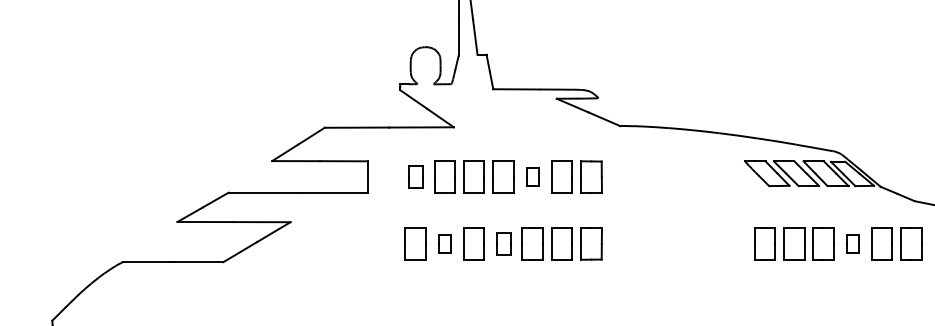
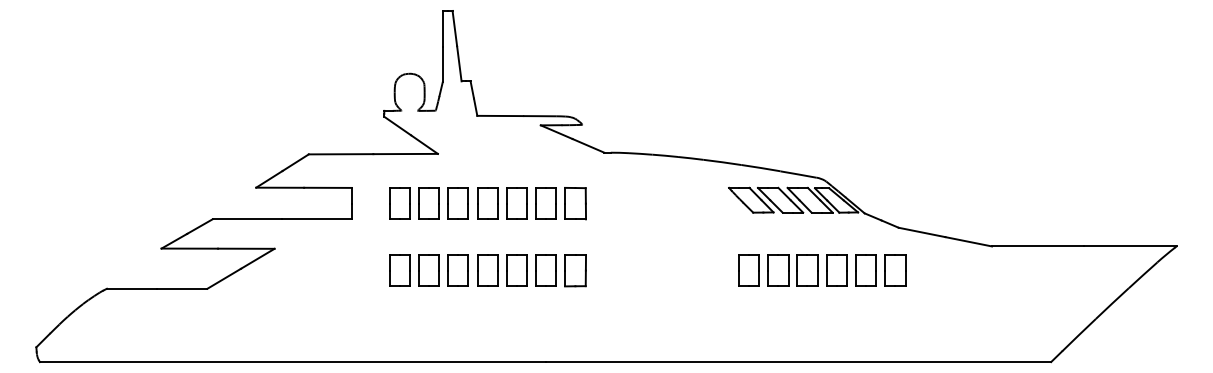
part: (415, 176) -> (399, 203), size x1.43
part: (532, 176) -> (516, 203), size x1.67
part: (444, 243) -> (428, 270), size x1.67
part: (503, 243) -> (487, 270), size x1.43
part: (852, 243) -> (836, 270), size x1.67

